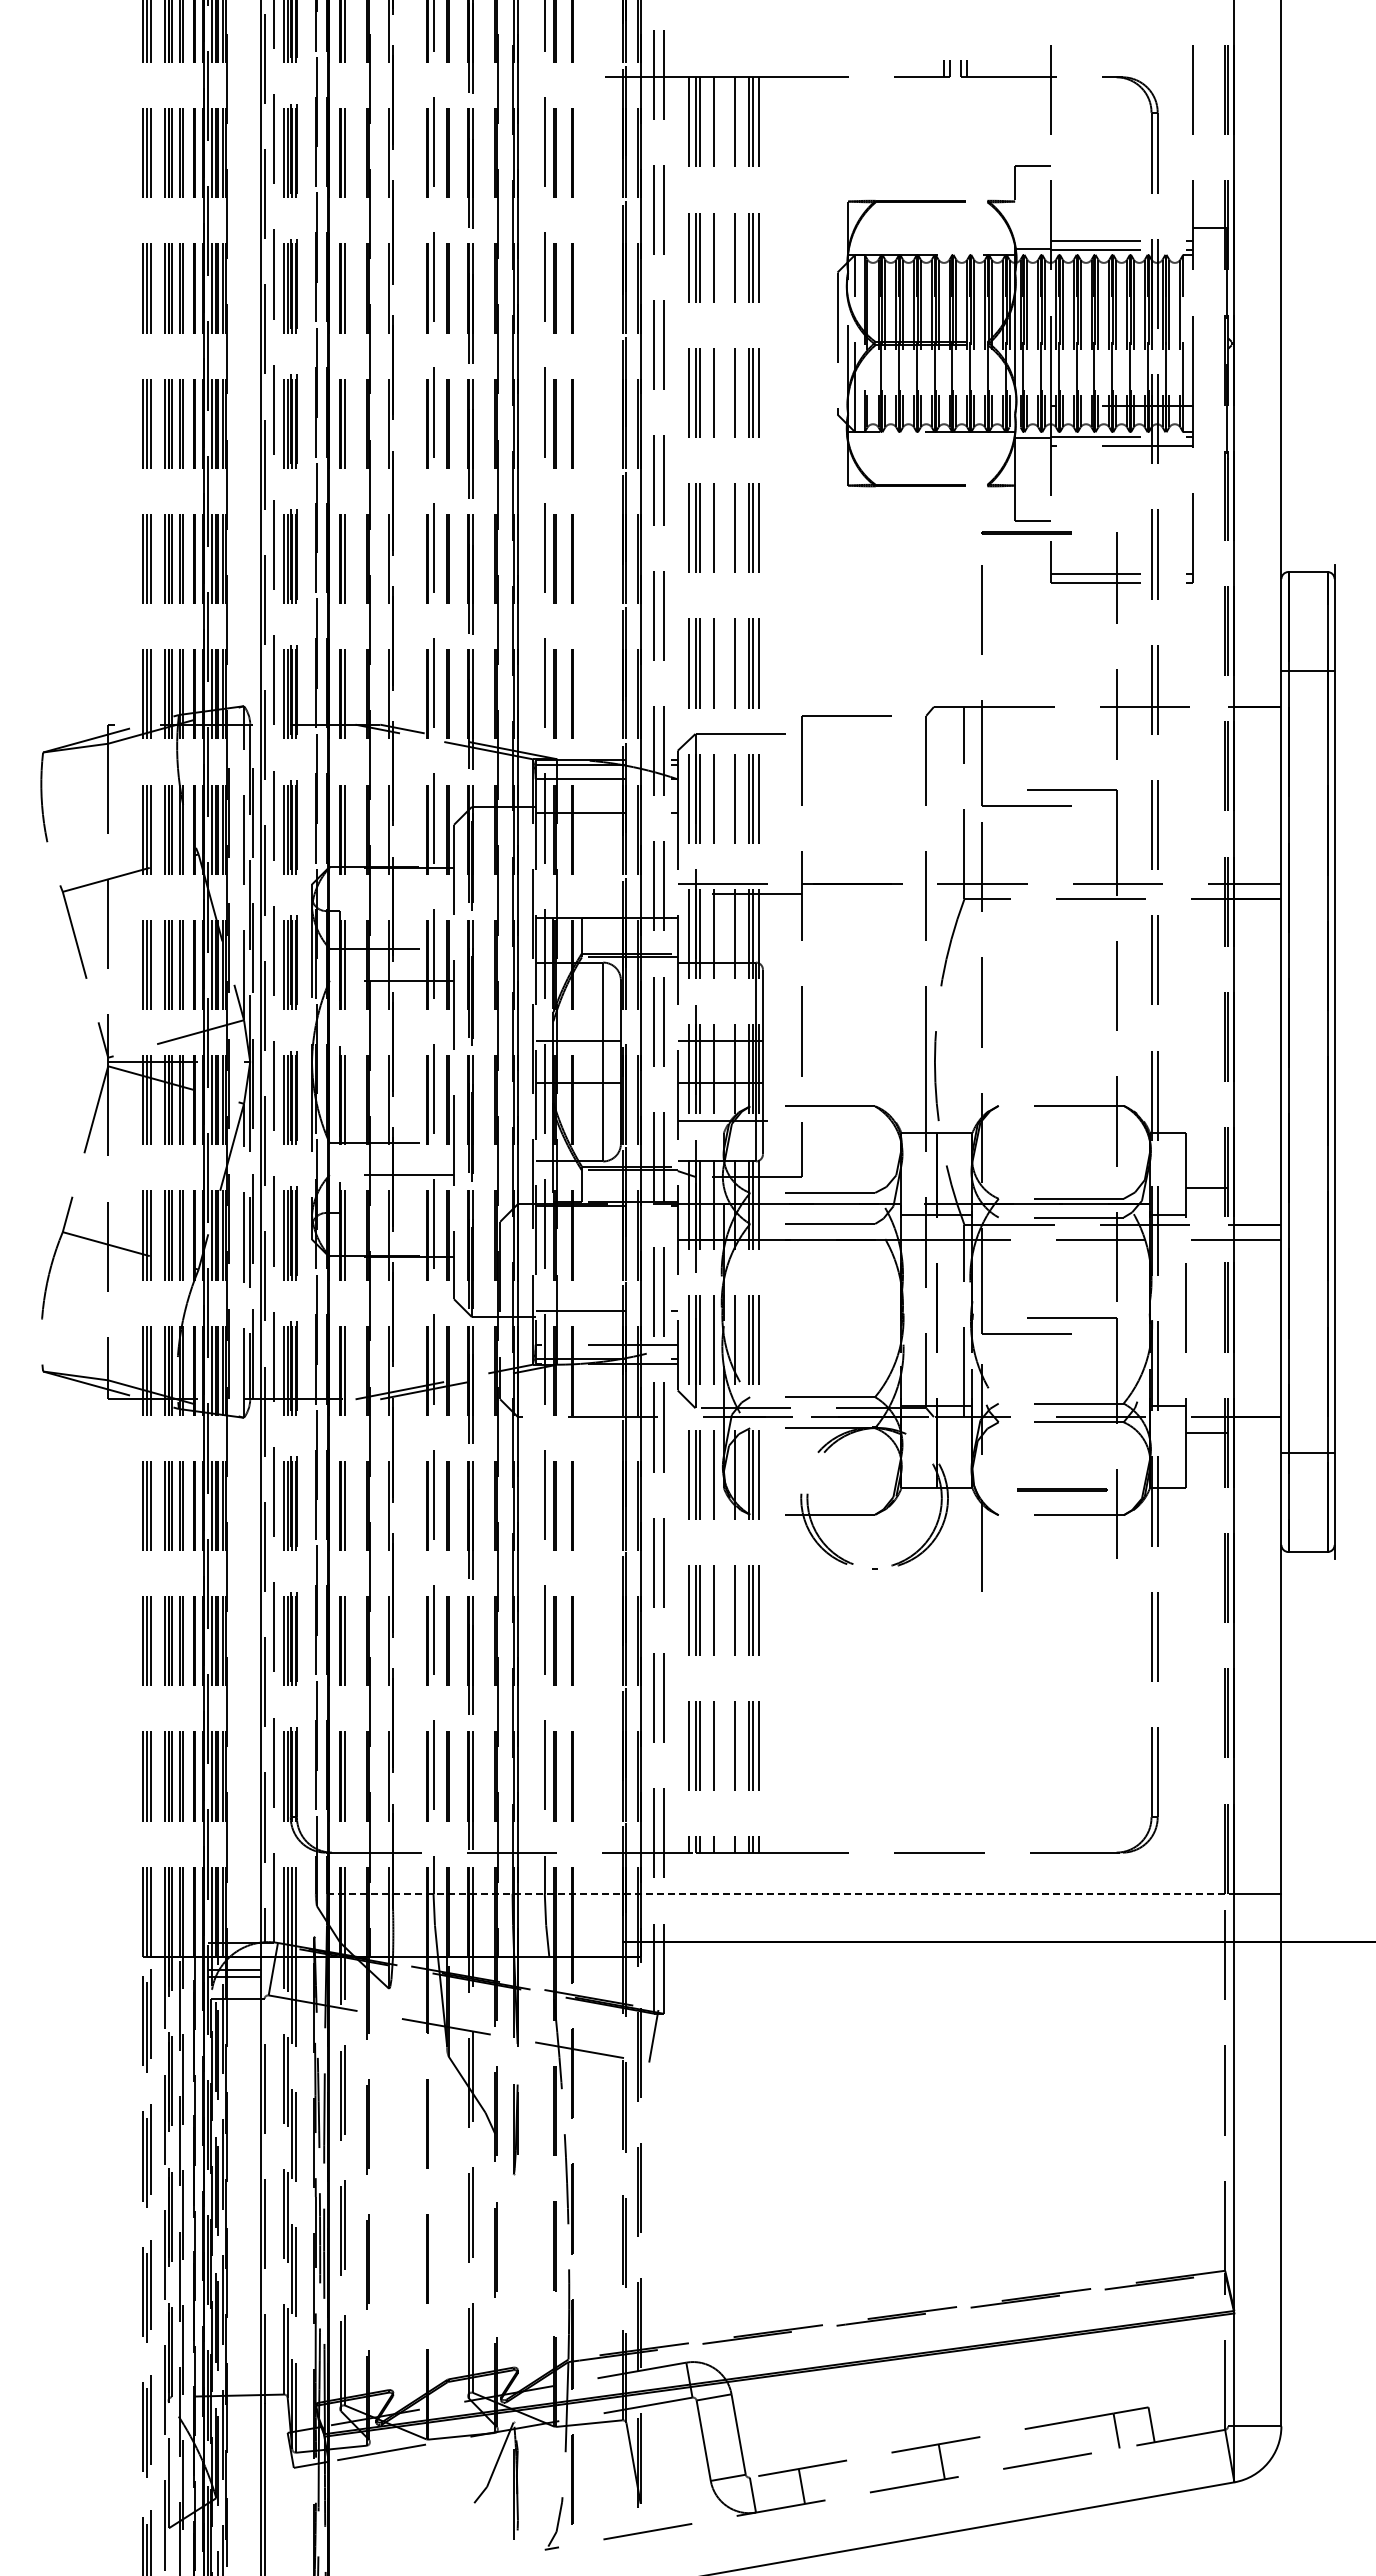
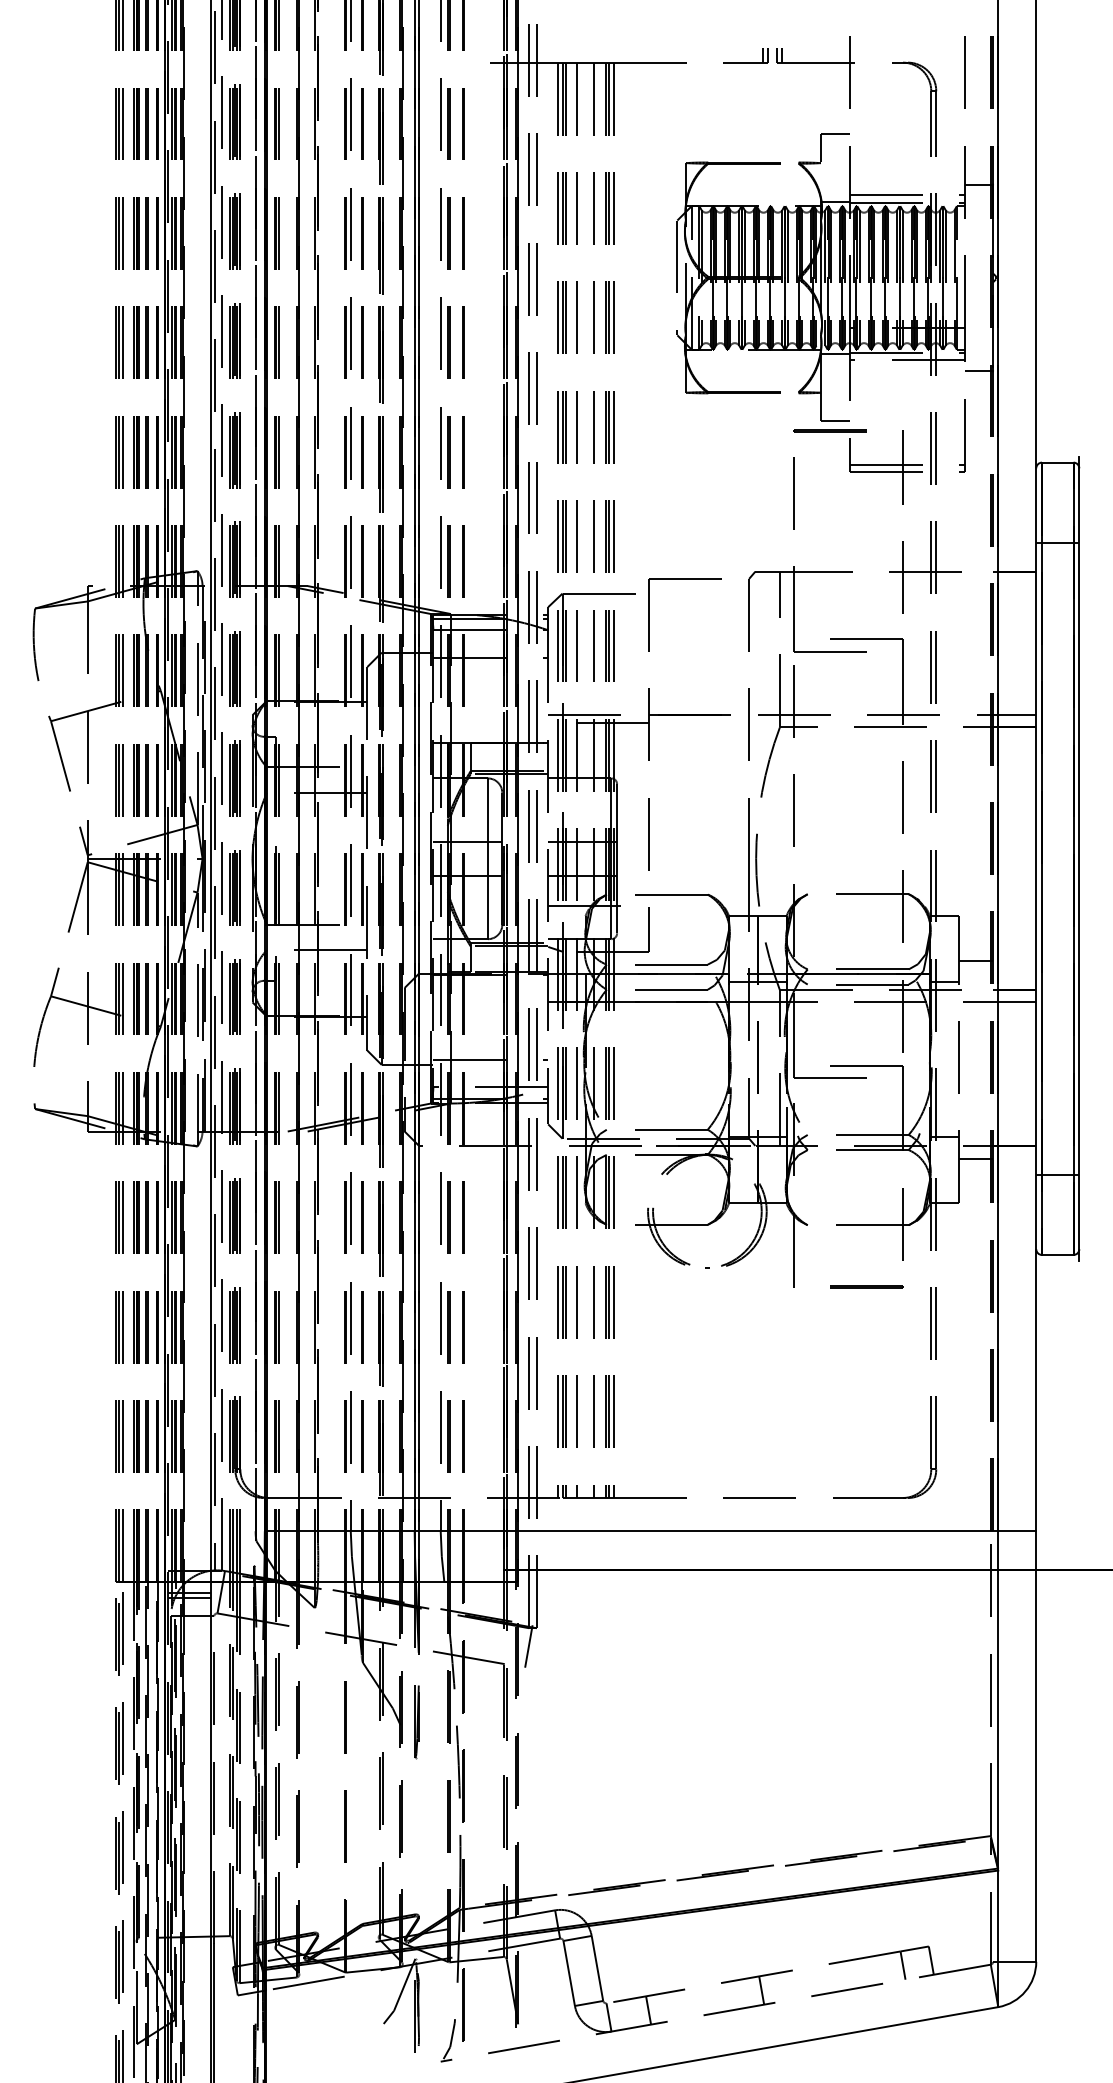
line: (1209, 458) -> (978, 370), added
line: (1062, 1489) -> (867, 1286), moved
line: (780, 1893) -> (631, 1531), dashed -> solid

